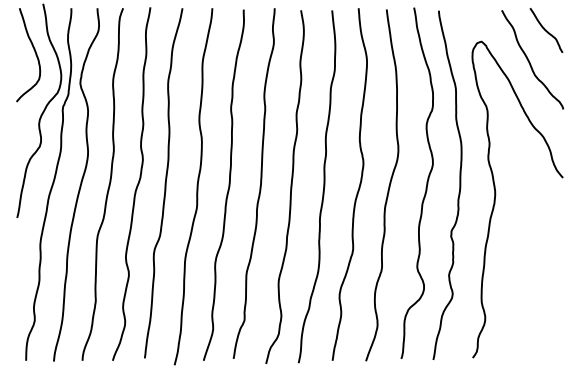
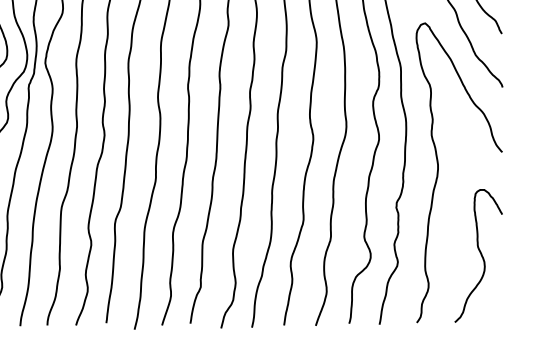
curve: (539, 284) -> (480, 253), added

